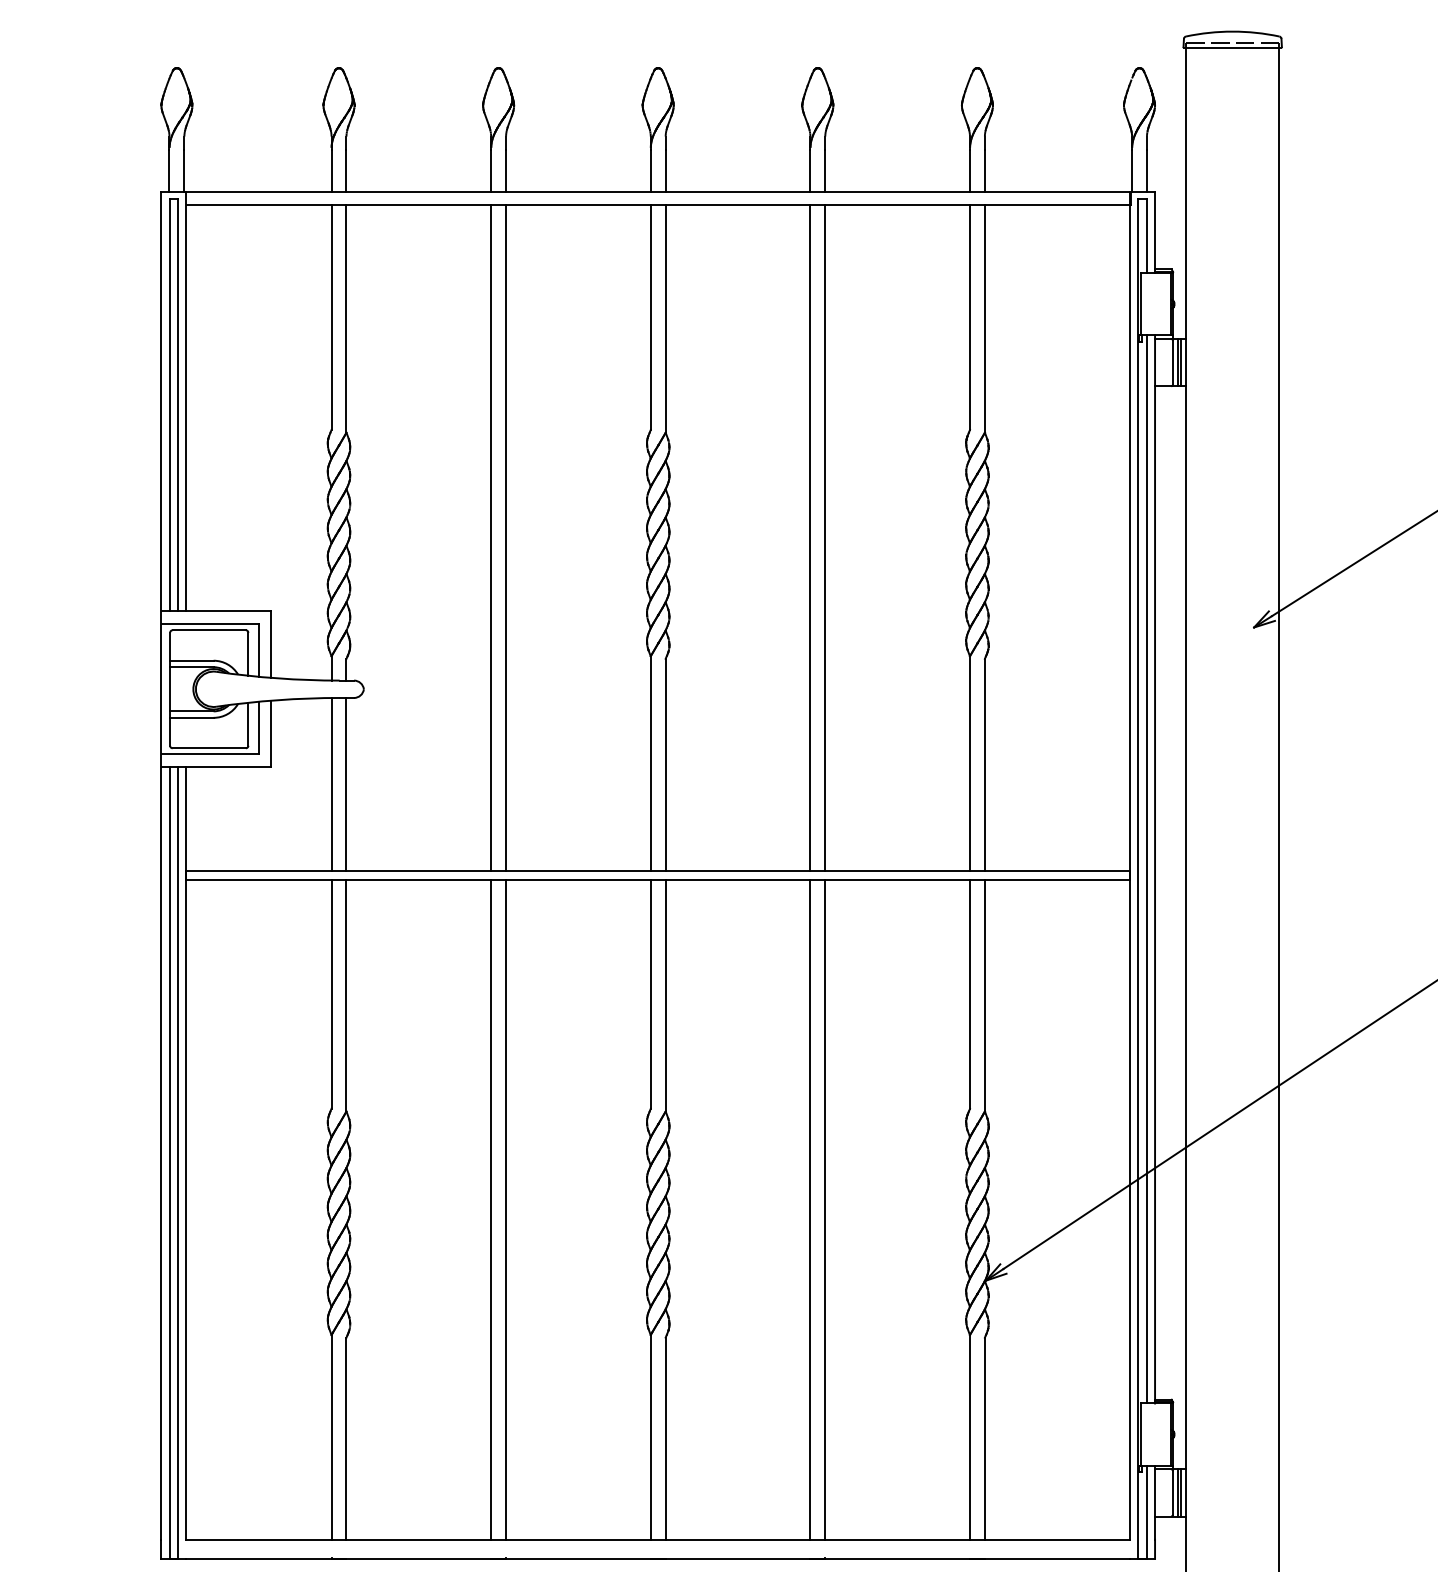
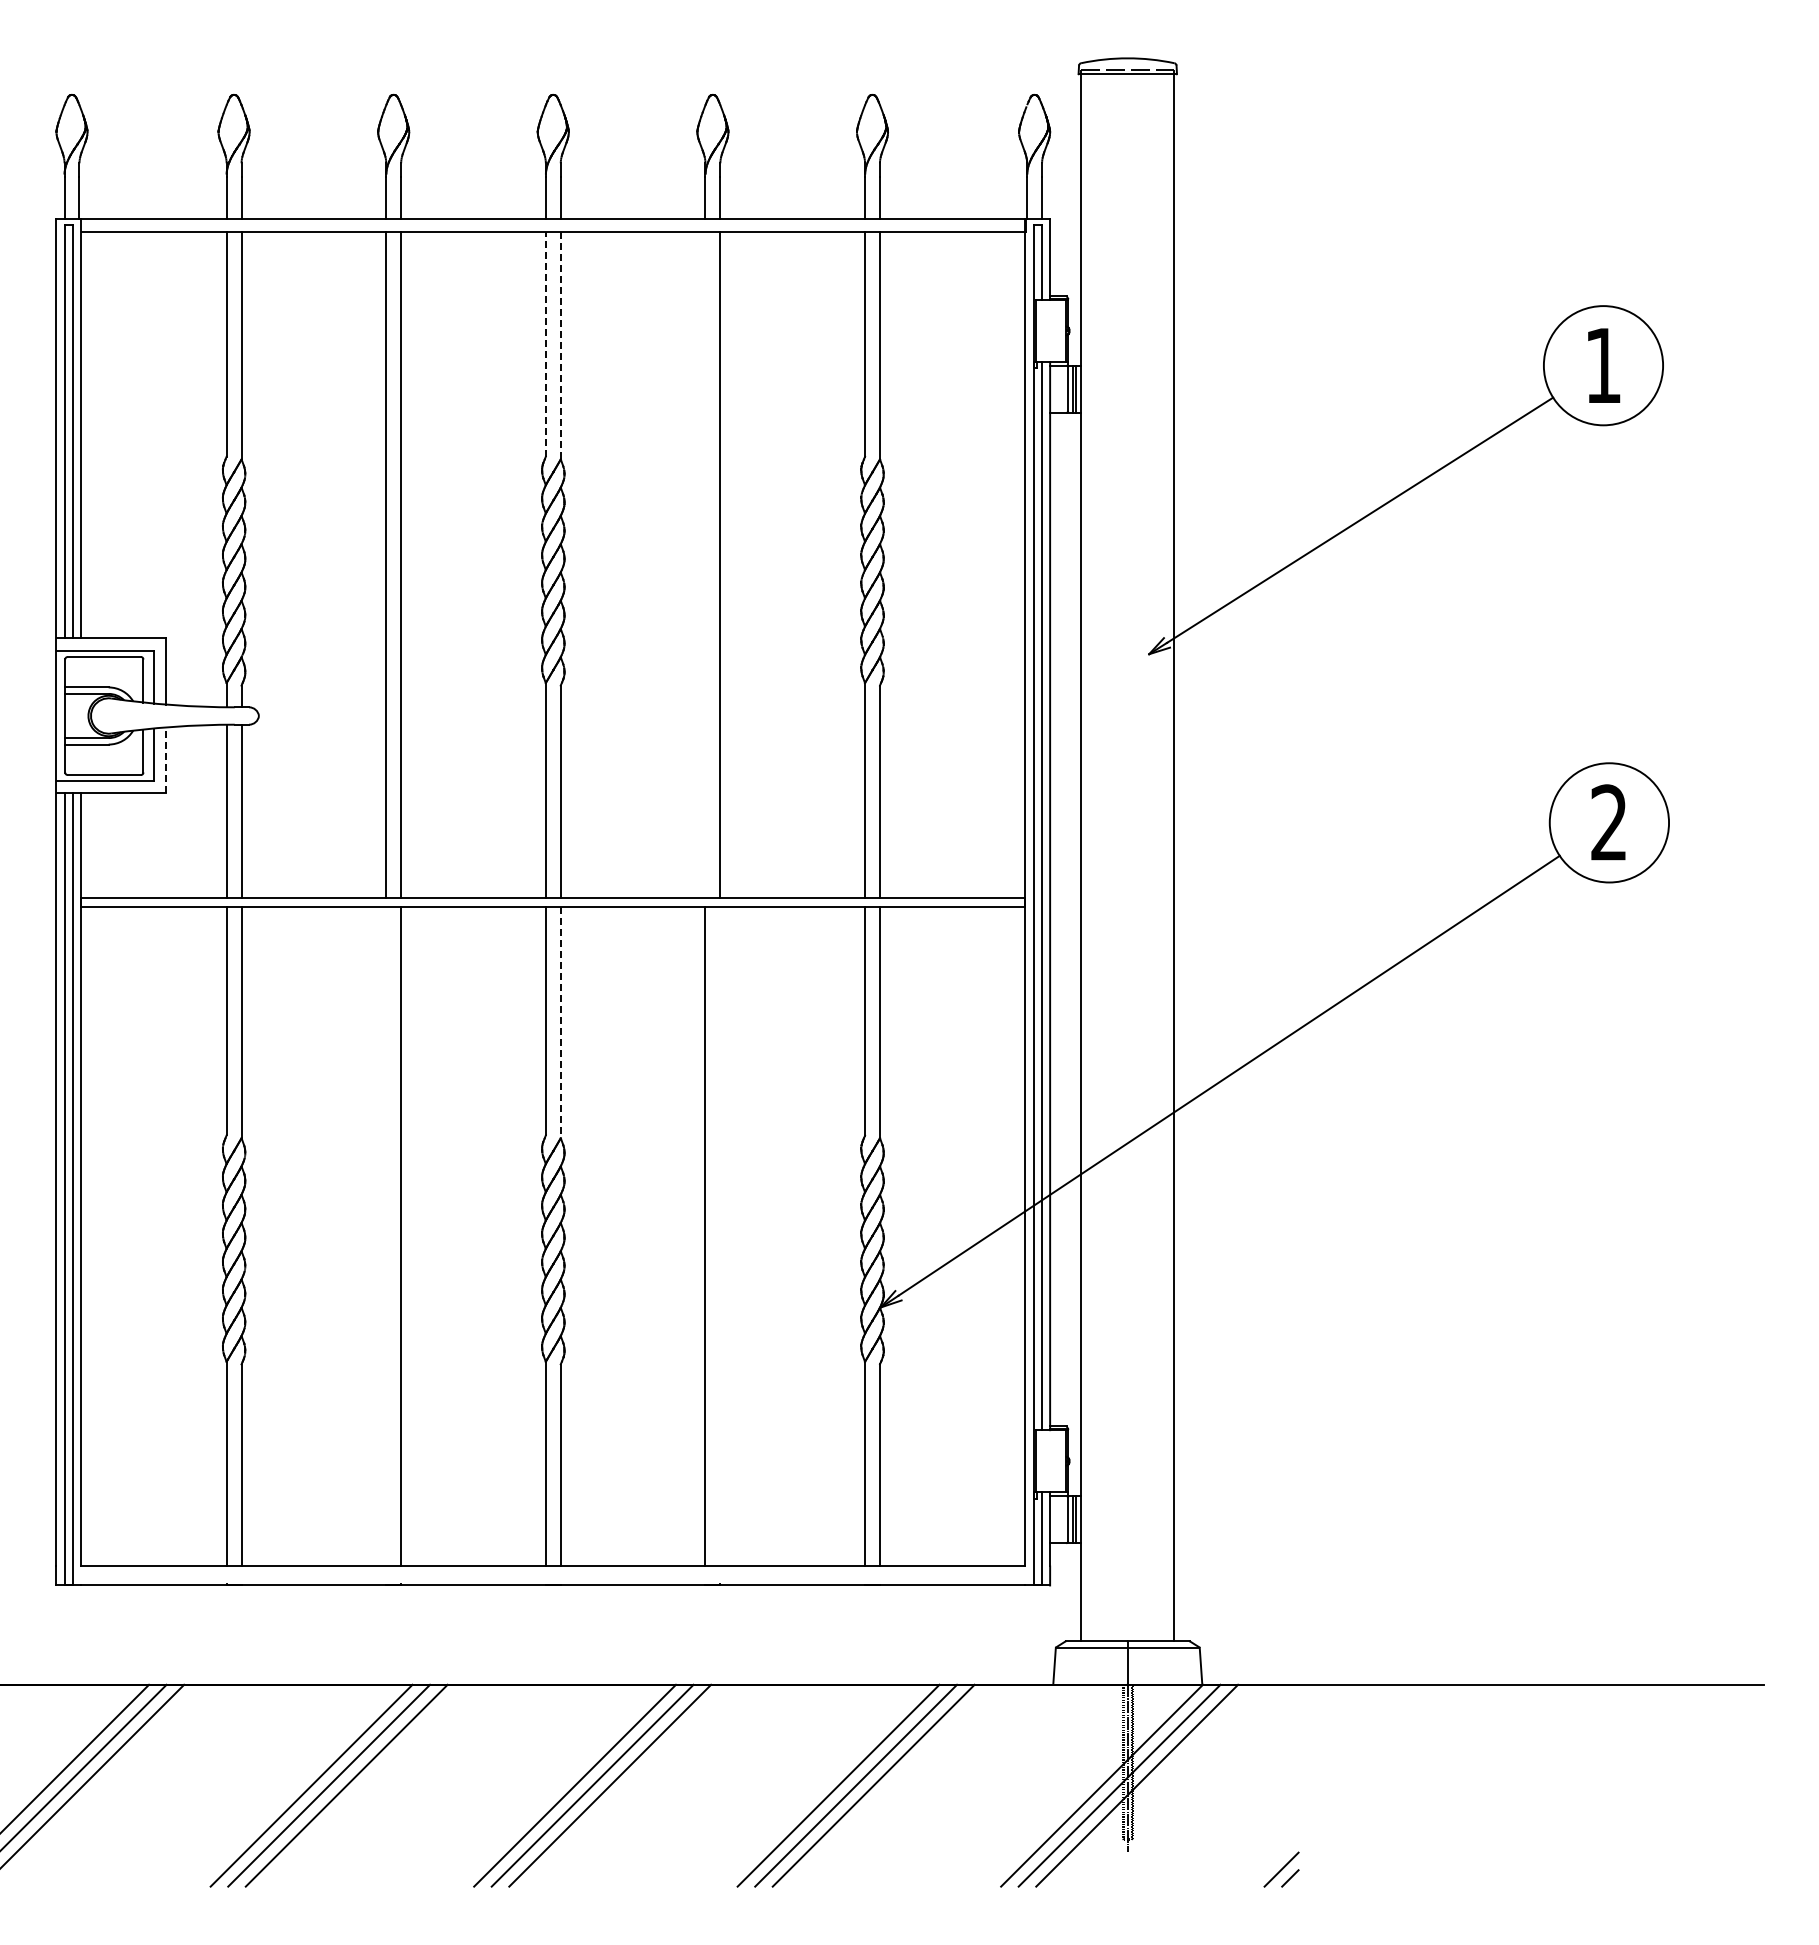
line: (650, 317) -> (545, 344), solid -> dashed
line: (665, 318) -> (560, 345), solid -> dashed
line: (810, 537) -> (705, 564), removed
line: (271, 732) -> (166, 759), solid -> dashed
line: (665, 995) -> (560, 1022), solid -> dashed
line: (491, 1209) -> (386, 1236), removed
line: (825, 1209) -> (720, 1236), removed

